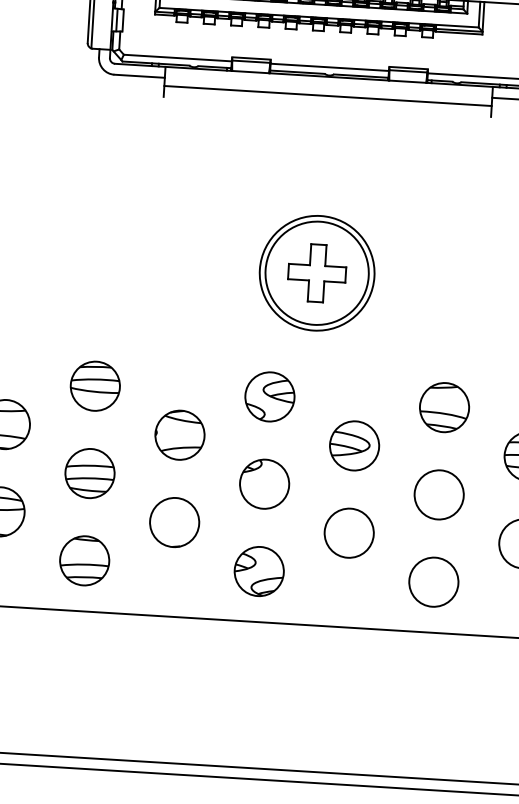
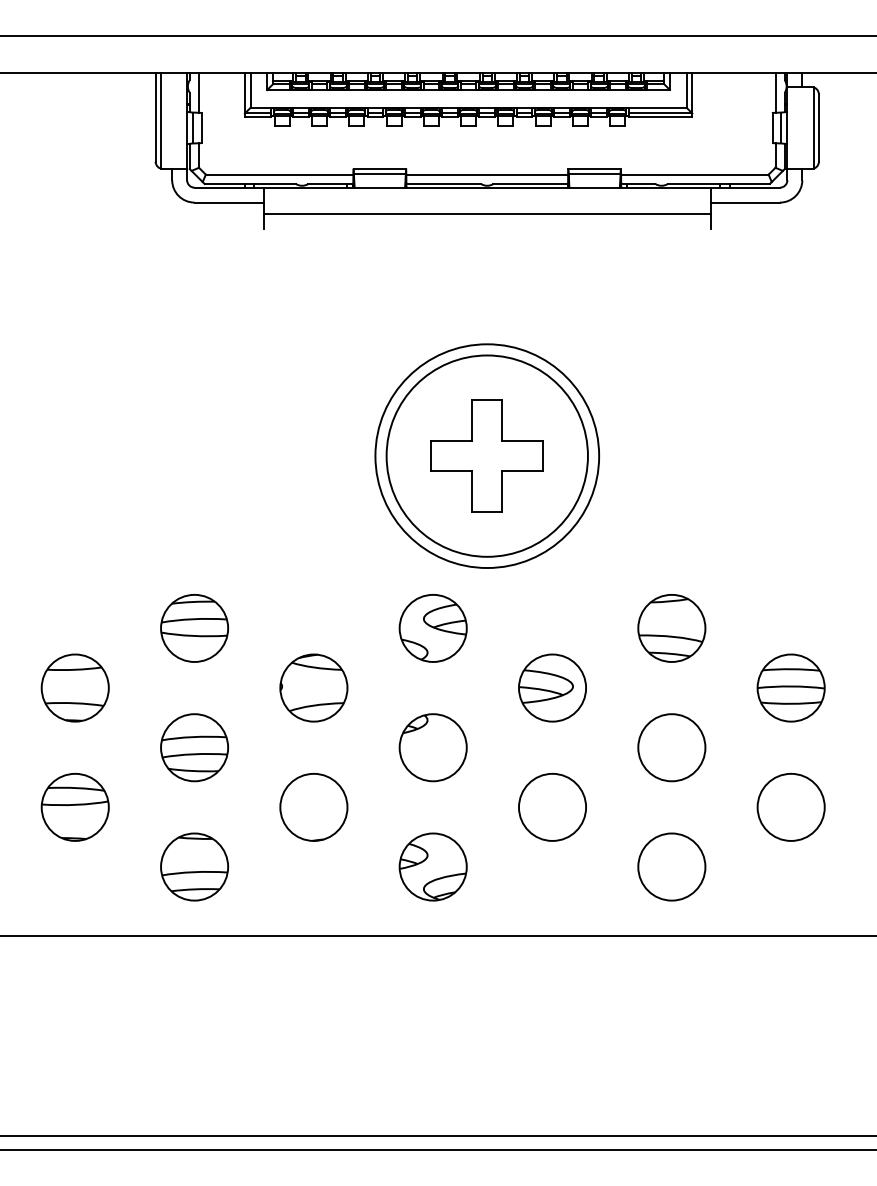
part: (316, 272) -> (486, 455), size x1.43

